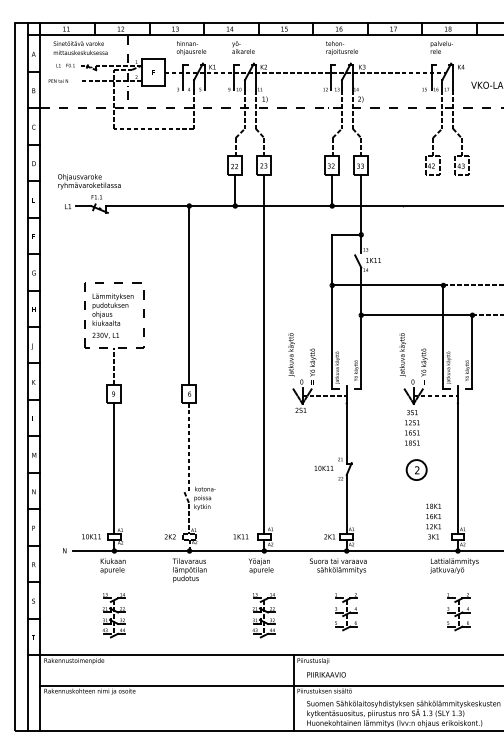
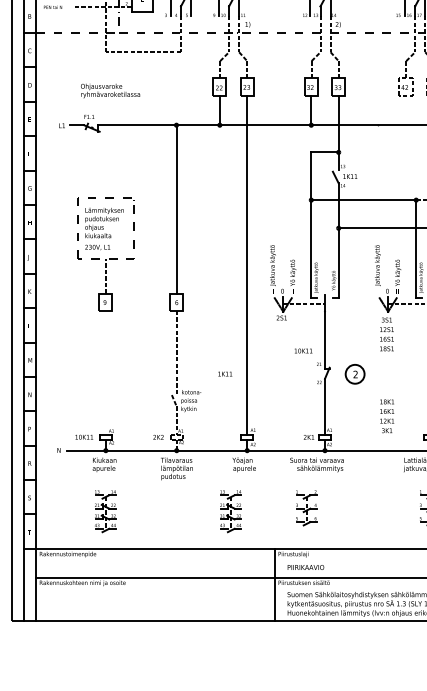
text: (89, 181) -> (110, 90), moved
text: (323, 467) -> (303, 350), moved
line: (114, 468) -> (105, 372), removed
part: (416, 469) -> (354, 373), moved
text: (433, 521) -> (387, 416), moved
text: (240, 536) -> (224, 373), moved
part: (346, 612) -> (306, 508), moved
part: (263, 615) -> (230, 511), moved

